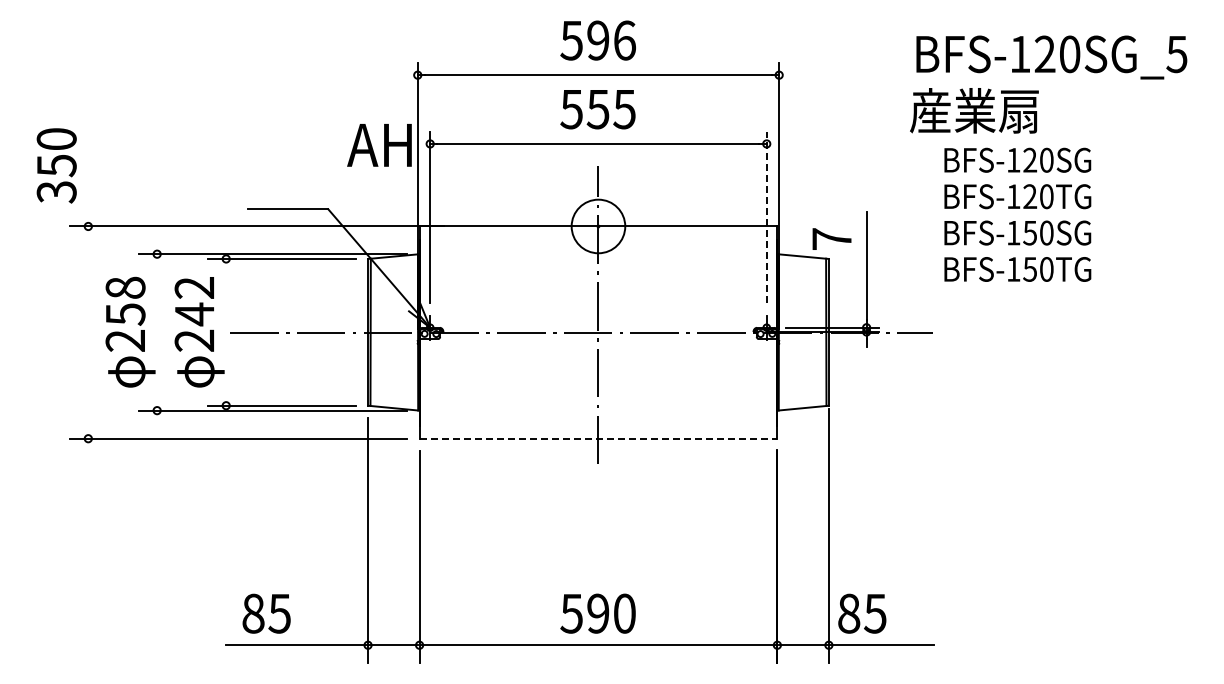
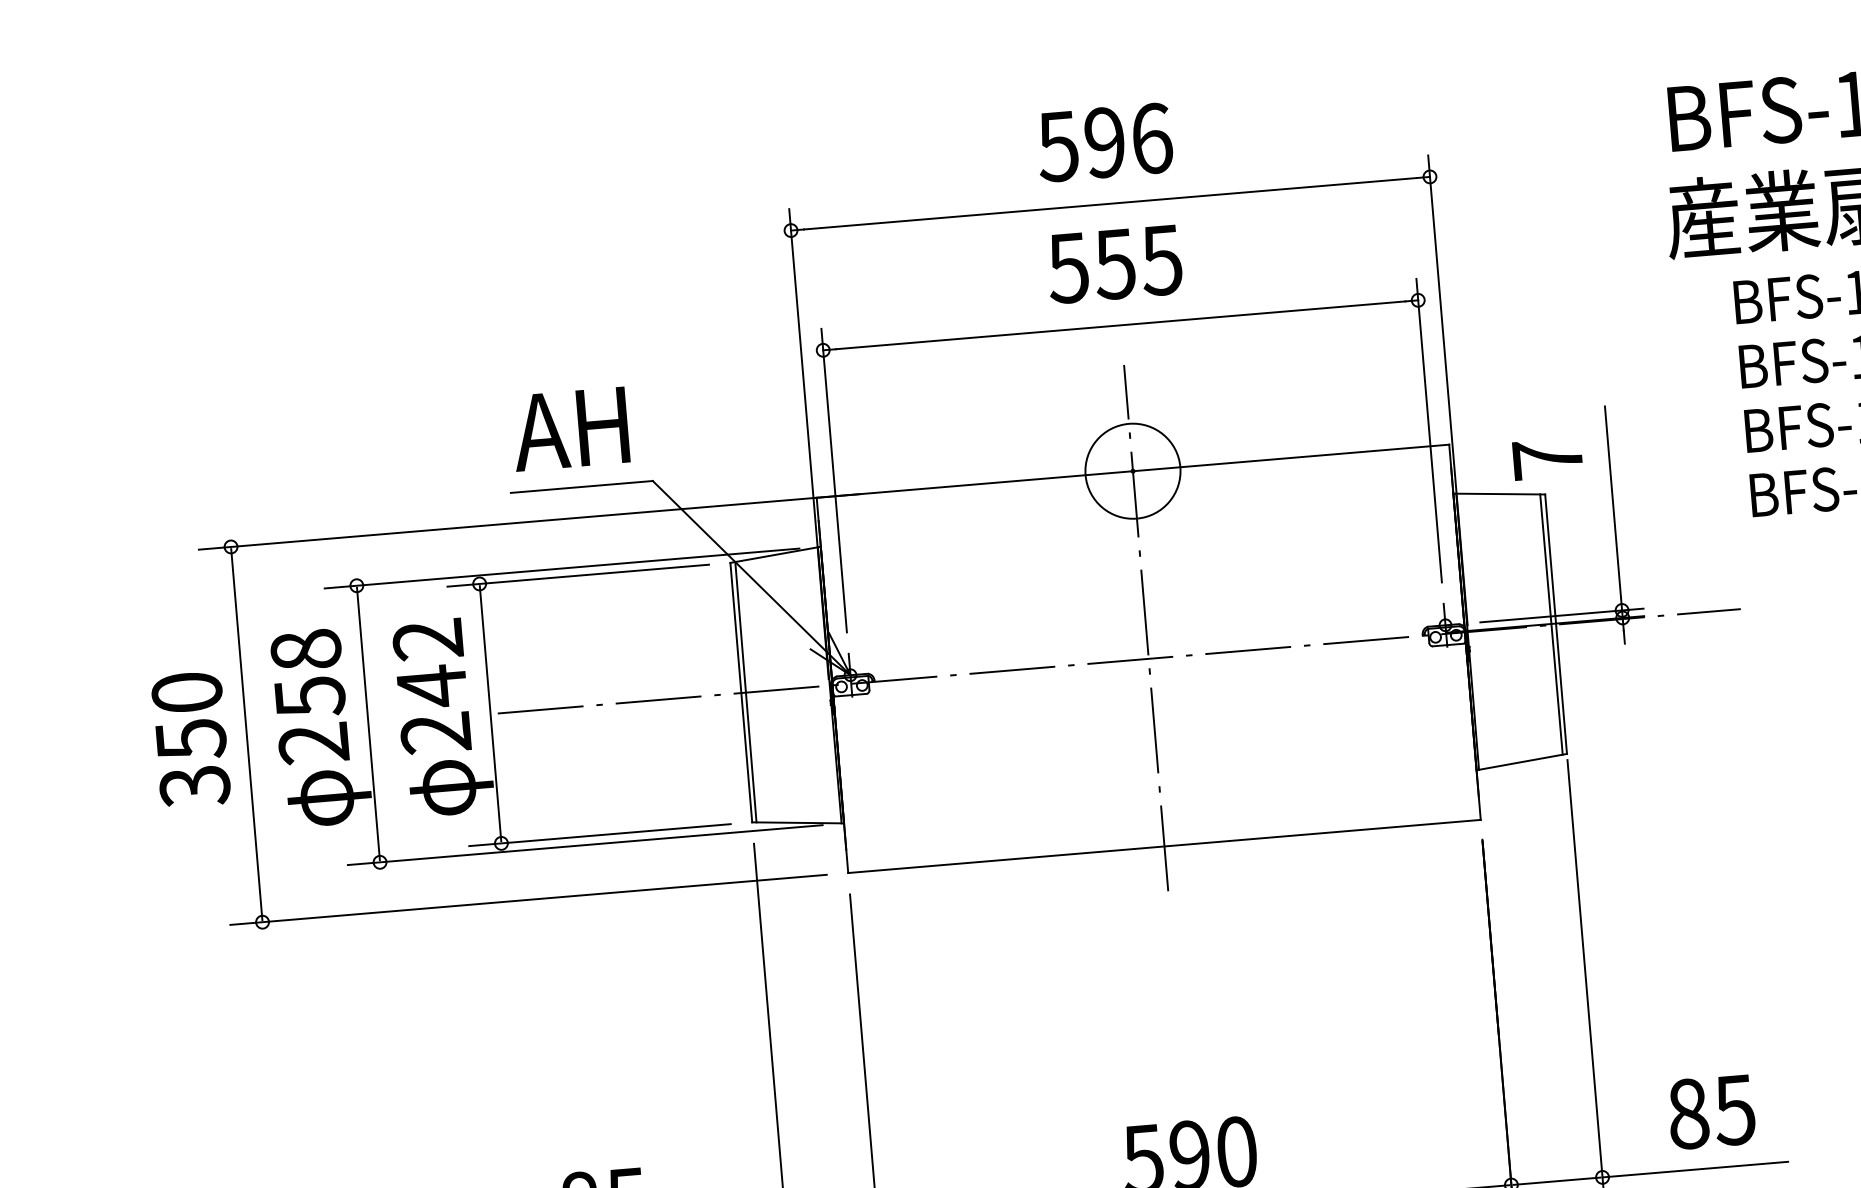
text: (379, 145) -> (570, 429), moved
text: (56, 165) -> (190, 739), moved
line: (766, 217) -> (1428, 430), dashed -> solid
line: (88, 332) -> (247, 734), added
line: (157, 332) -> (369, 724), added
line: (226, 332) -> (491, 713), added
line: (598, 438) -> (1164, 846), dashed -> solid
text: (862, 613) -> (1712, 1111), moved

